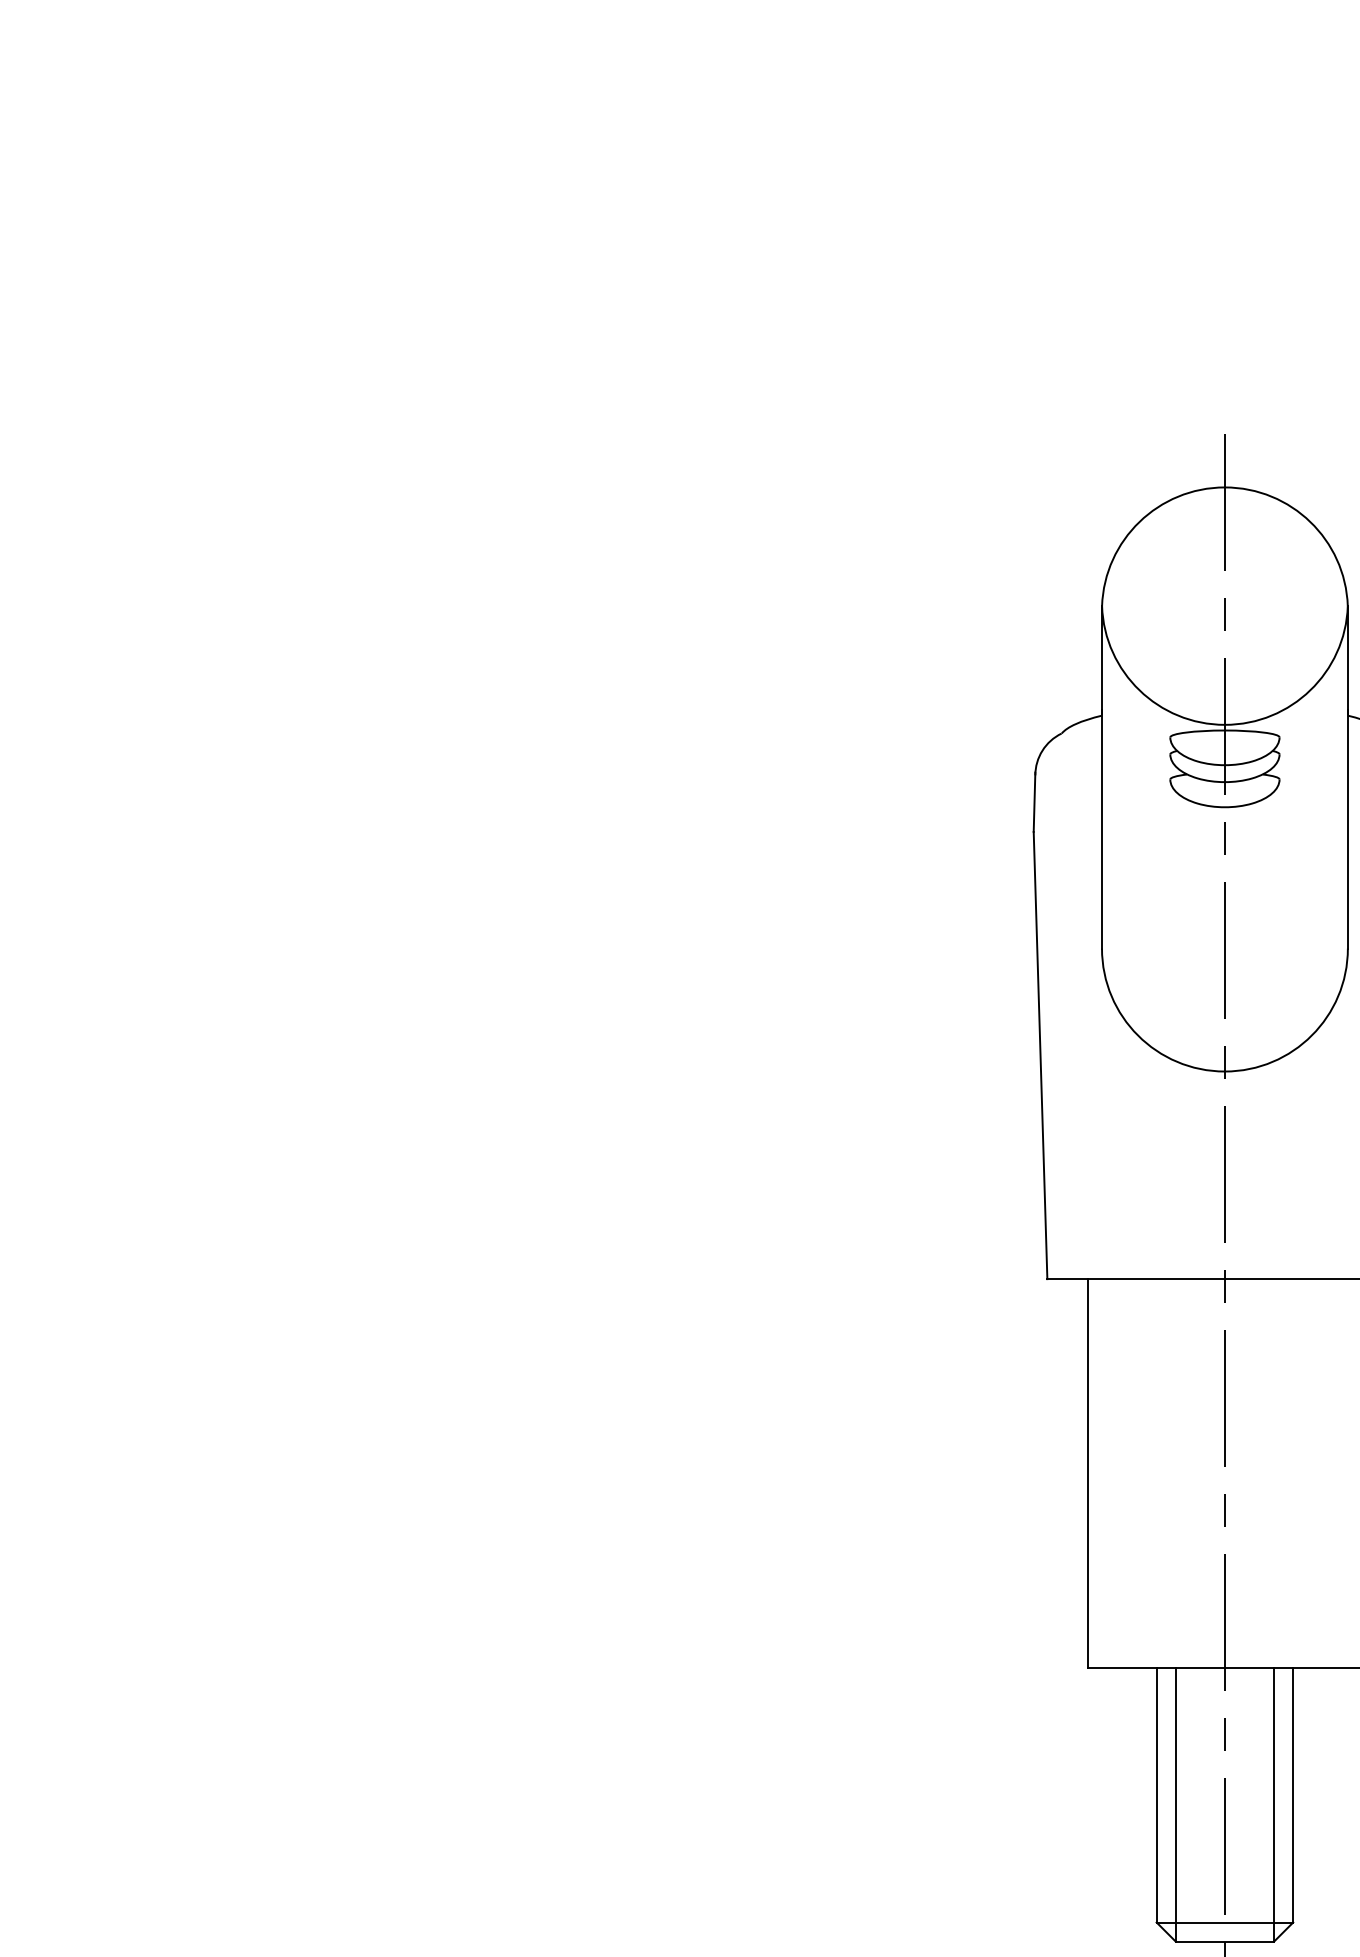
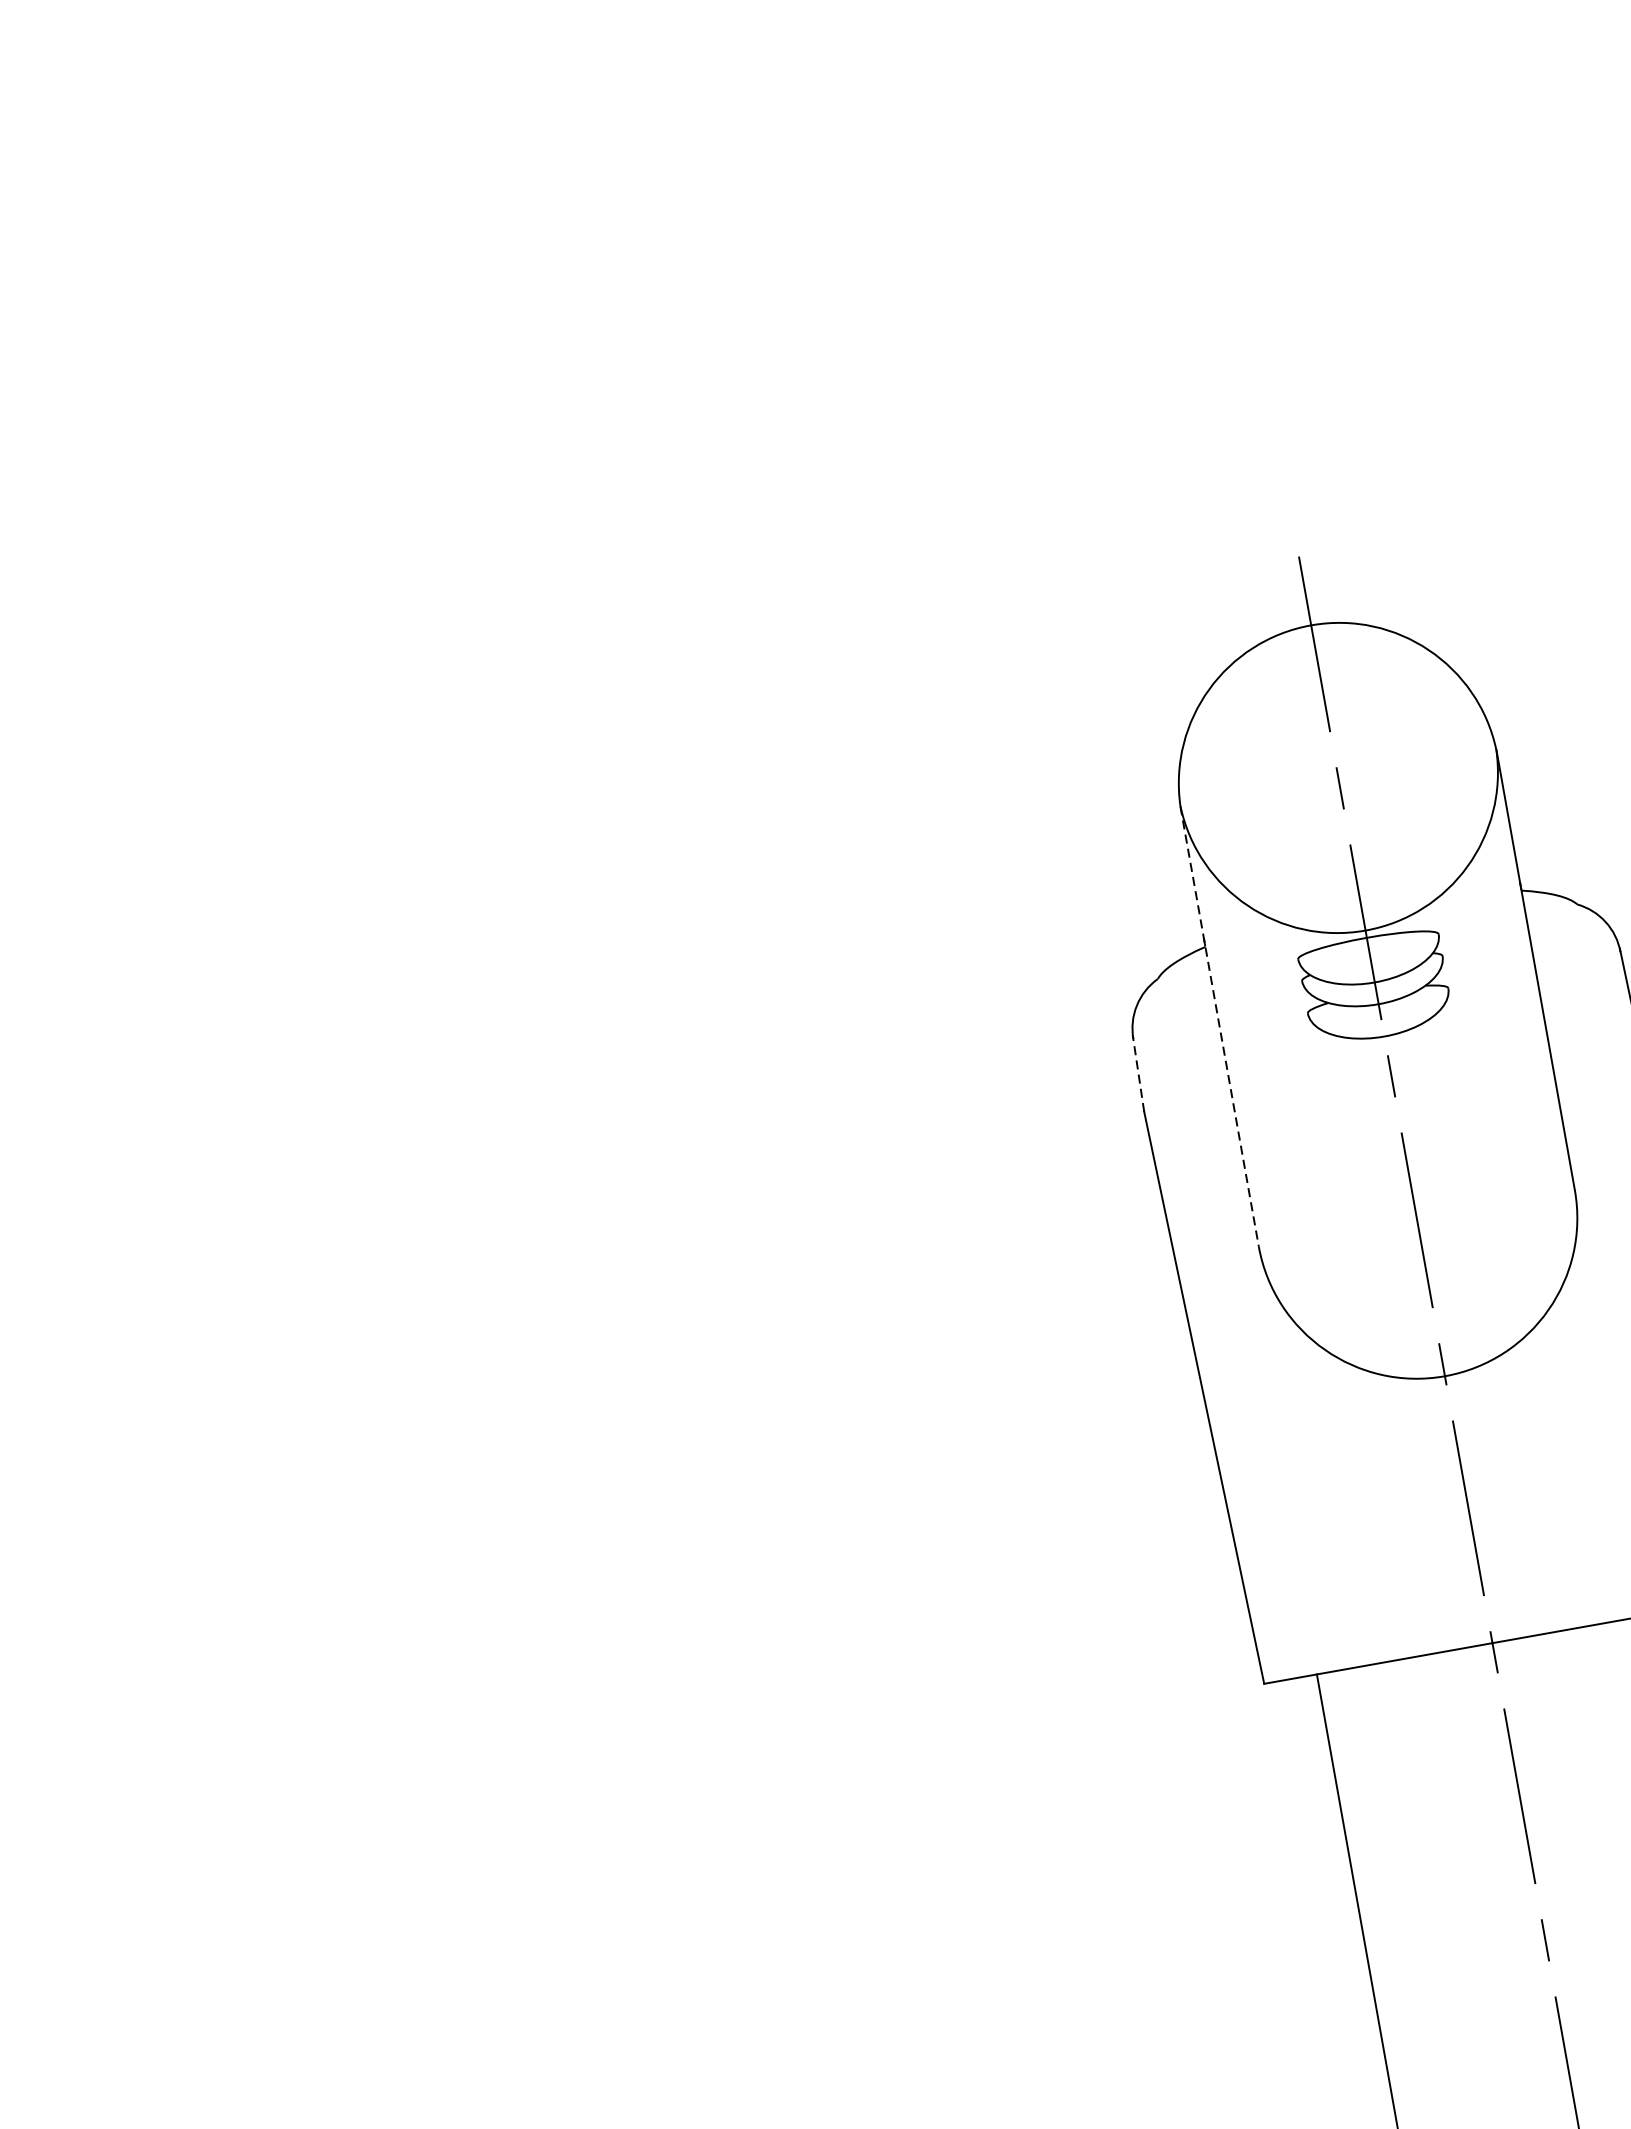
line: (1102, 777) -> (1220, 1026), solid -> dashed
line: (1034, 802) -> (1138, 1074), solid -> dashed

